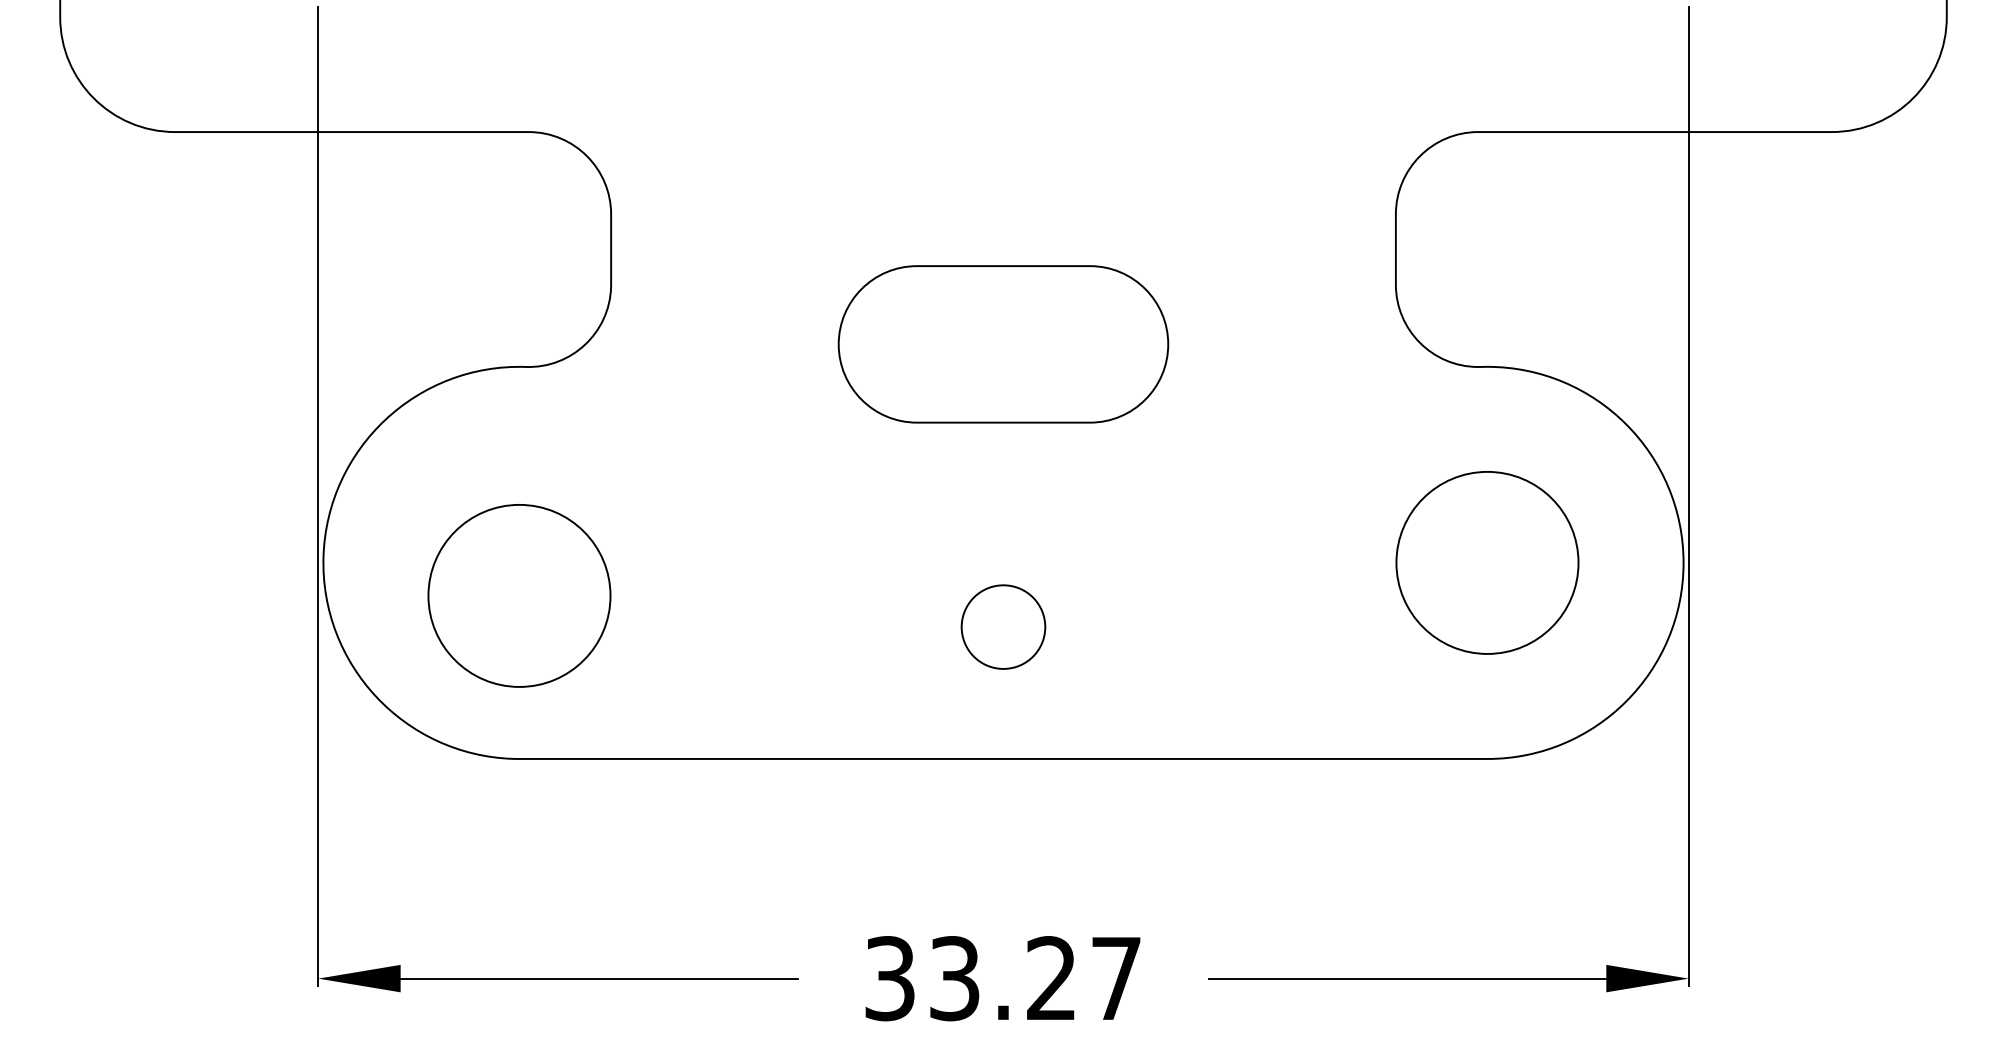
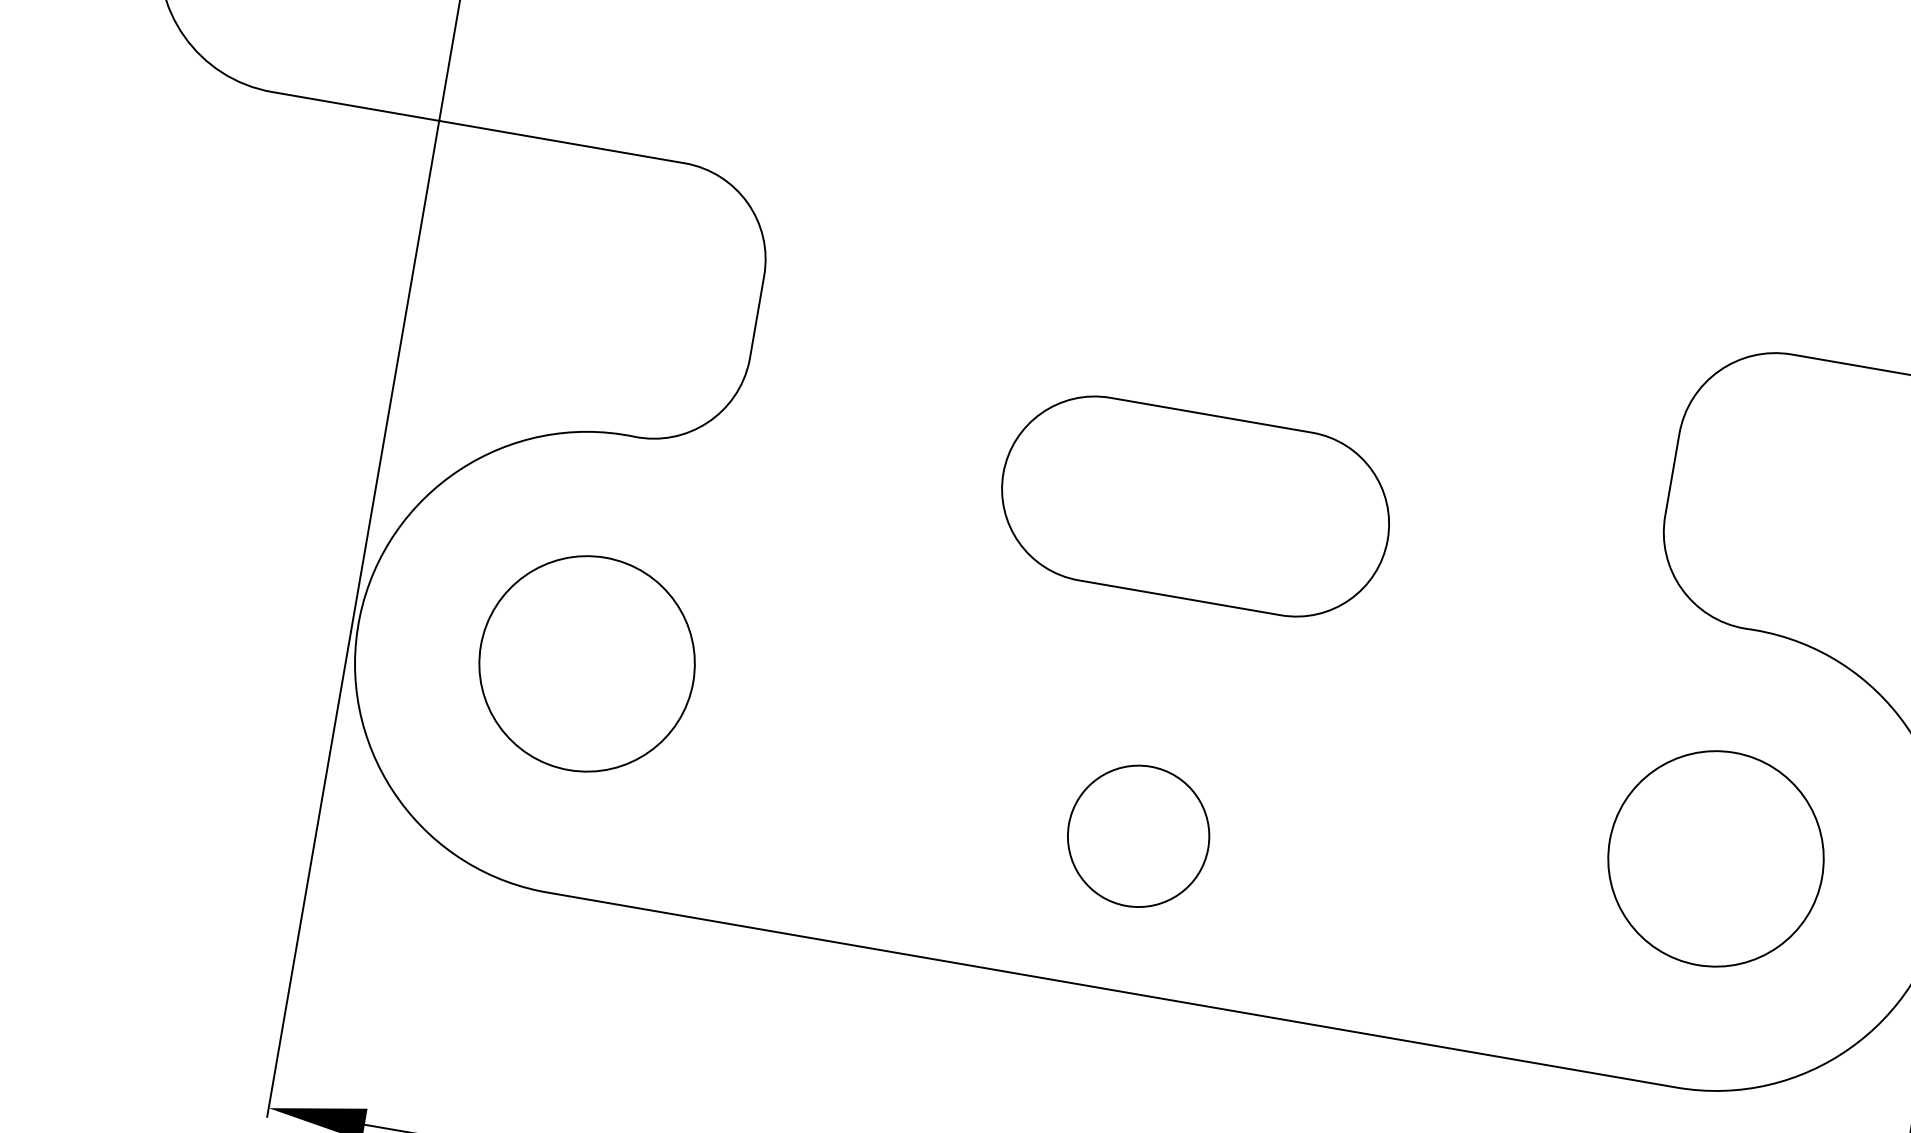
part: (519, 595) -> (587, 663), moved
part: (1003, 626) -> (1138, 835), size x1.43

